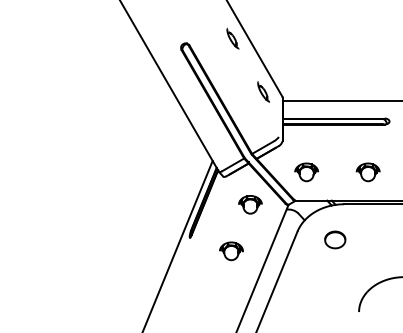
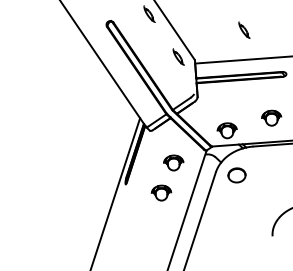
part: (343, 65) -> (244, 29), added
part: (306, 172) -> (227, 130), moved
part: (250, 204) -> (173, 162), moved
part: (335, 239) -> (237, 175), moved

